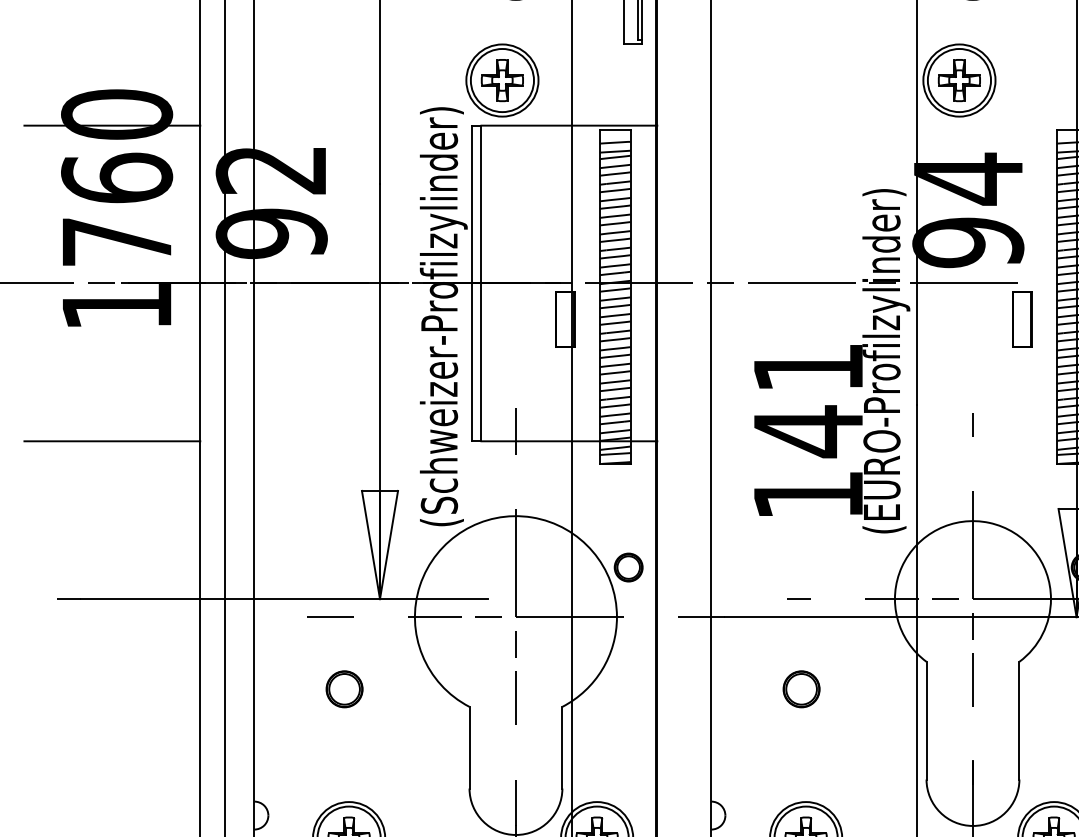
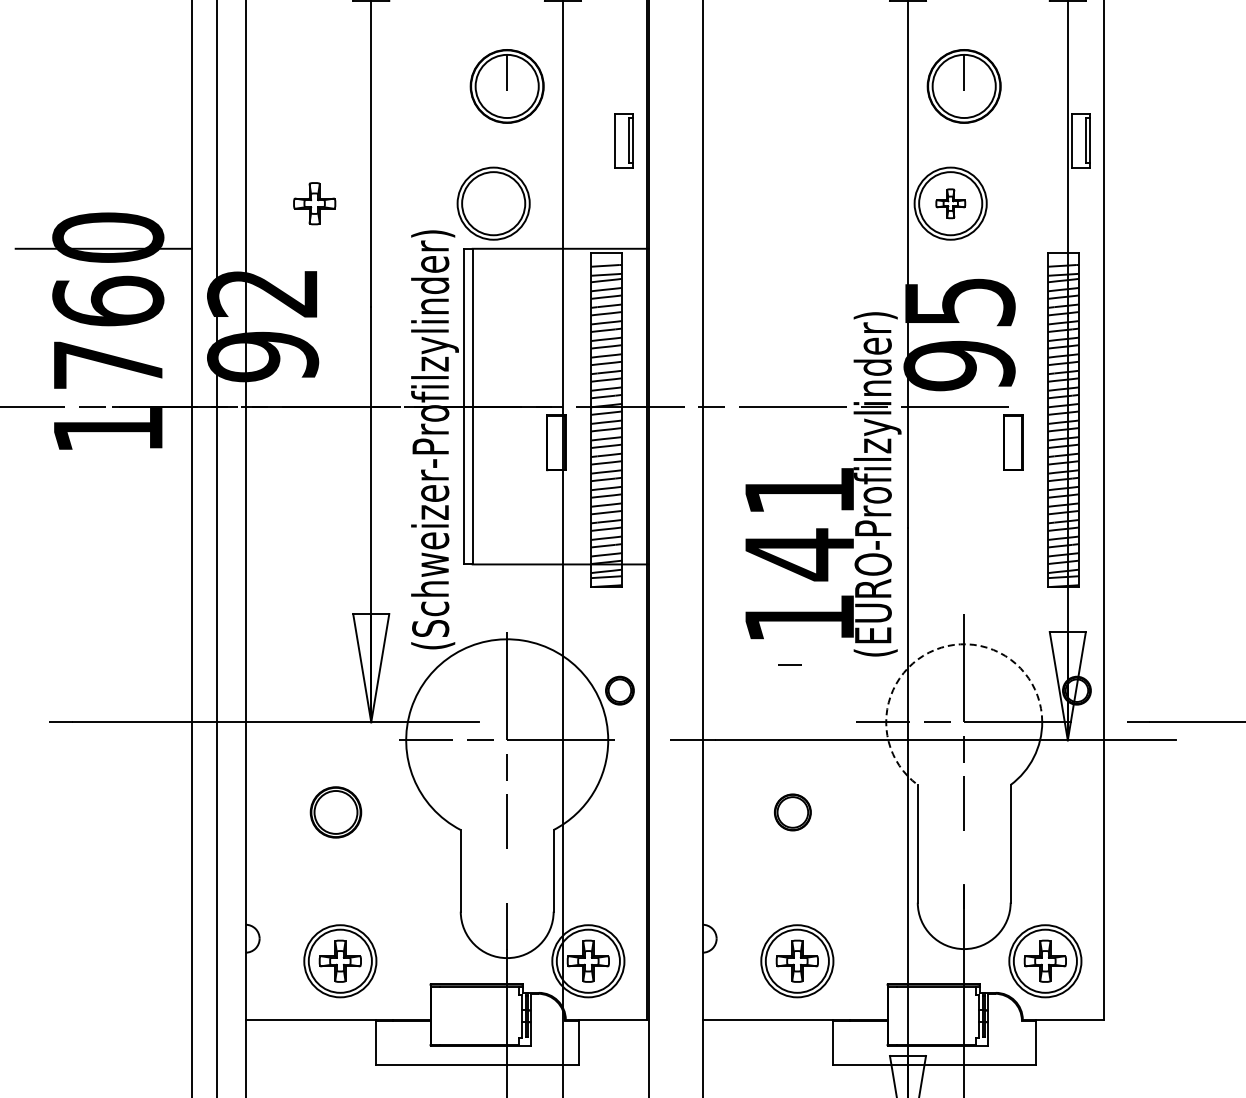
part: (502, 80) -> (314, 203), moved
part: (959, 80) -> (950, 203), size x0.7
text: (969, 178) -> (960, 301), 94 -> 95
line: (972, 424) -> (963, 547), removed
line: (516, 431) -> (507, 554), removed
line: (112, 441) -> (103, 564), removed
arc: (938, 529) -> (929, 652), solid -> dashed
line: (798, 598) -> (789, 664), moved
line: (329, 617) -> (320, 740), removed
part: (344, 689) -> (335, 812), size x1.4

